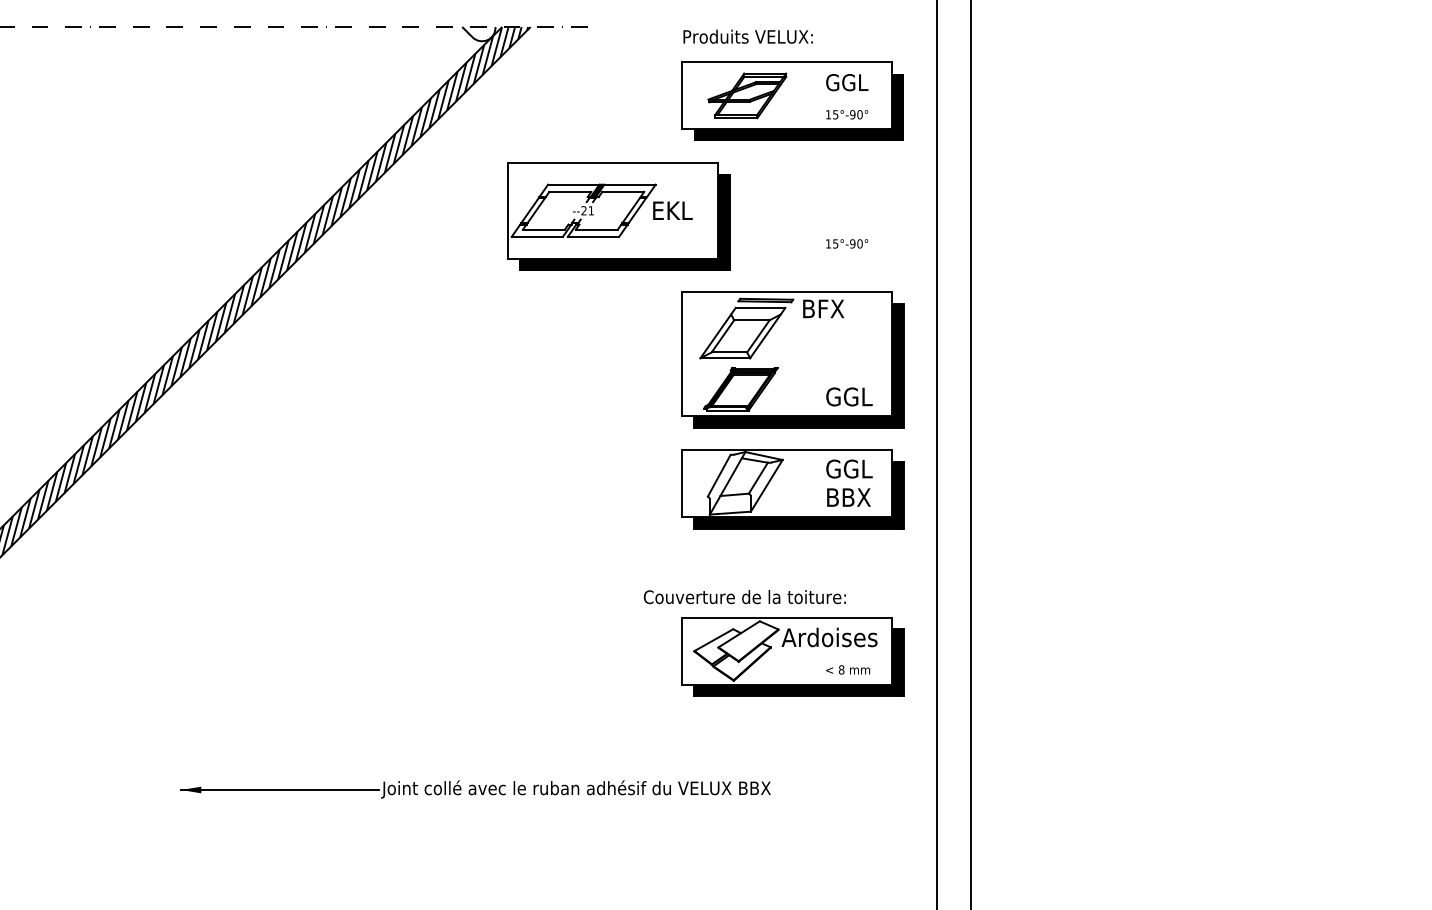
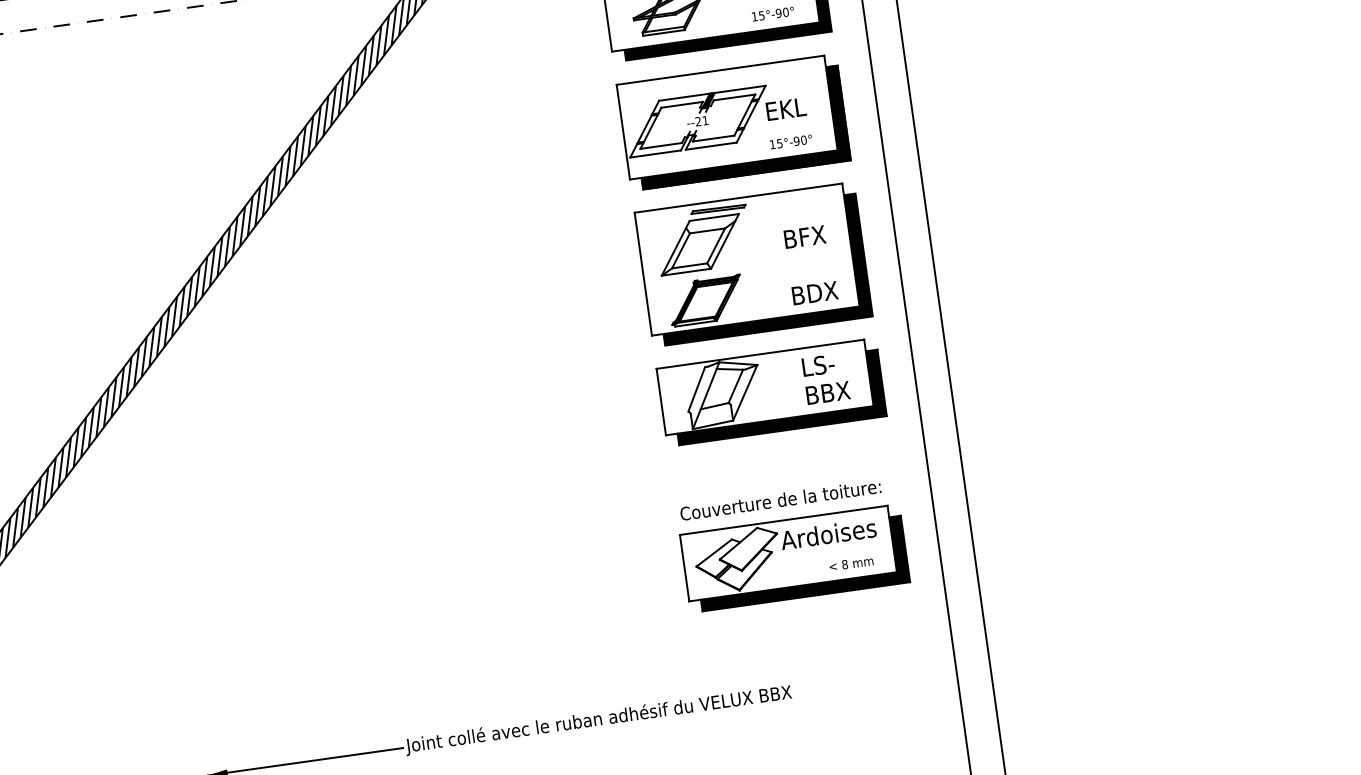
part: (618, 216) -> (733, 122), moved
text: (823, 308) -> (804, 236), moved
text: (849, 396) -> (814, 292), GGL -> BDX
text: (849, 468) -> (824, 364), GGL -> LS-
text: (744, 597) -> (780, 500), moved

